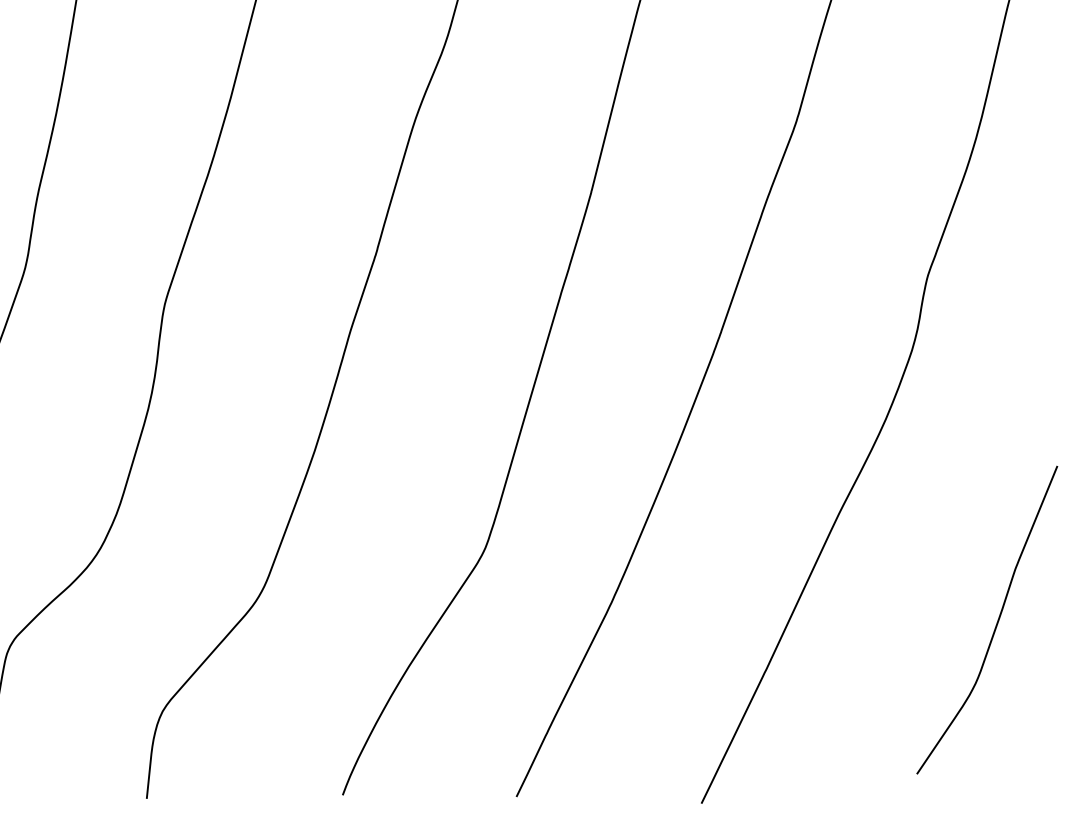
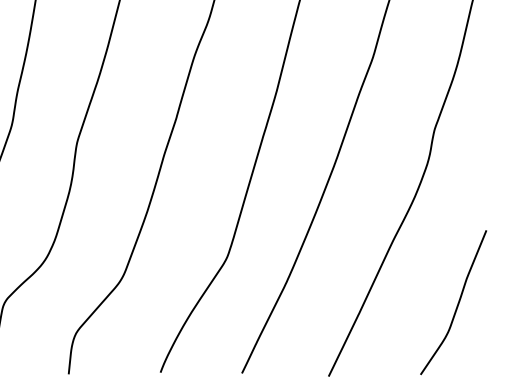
curve: (995, 622) -> (457, 303), moved

